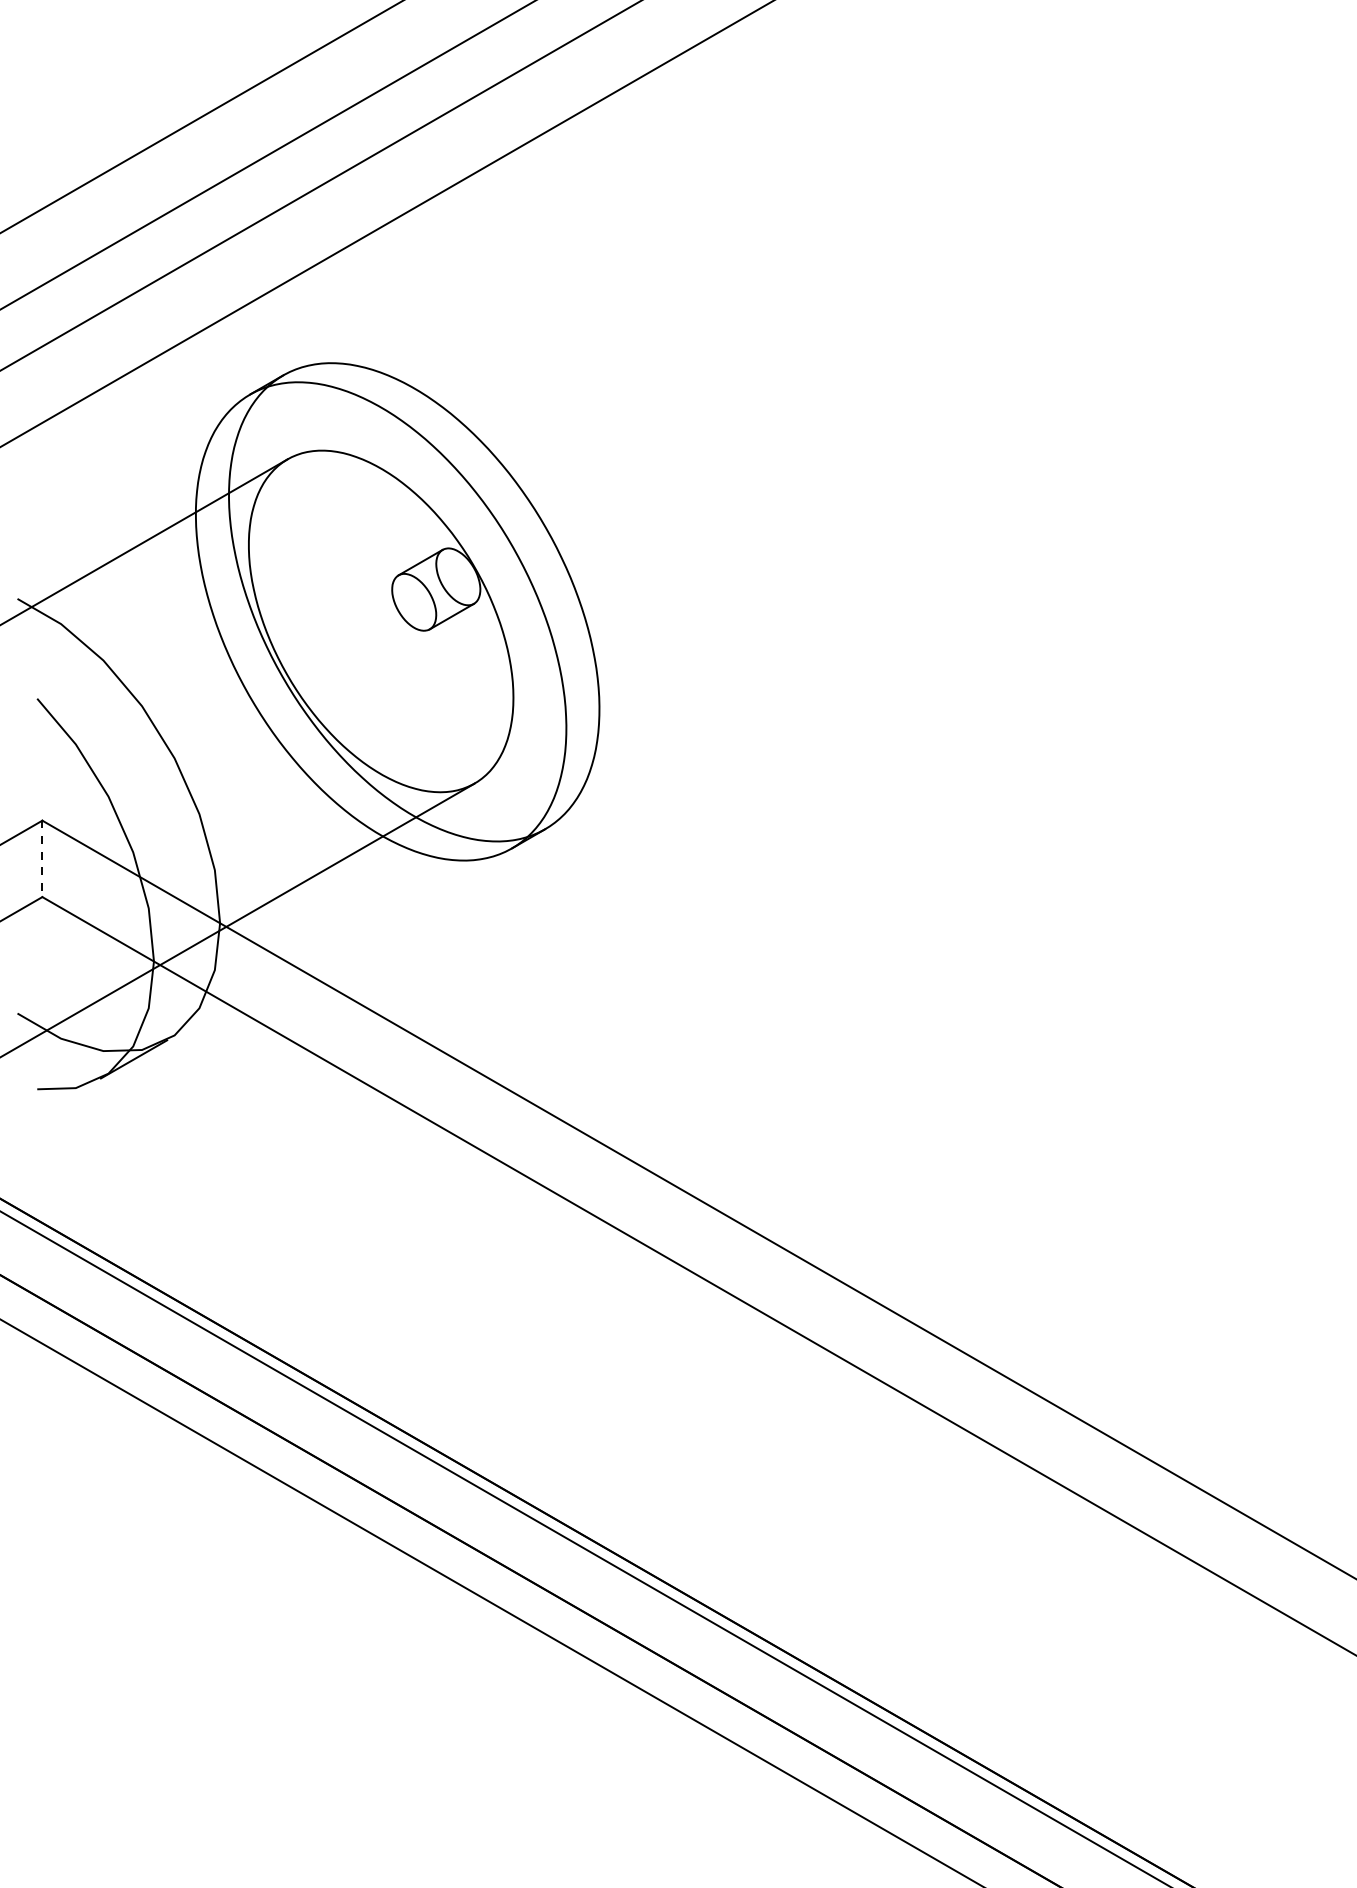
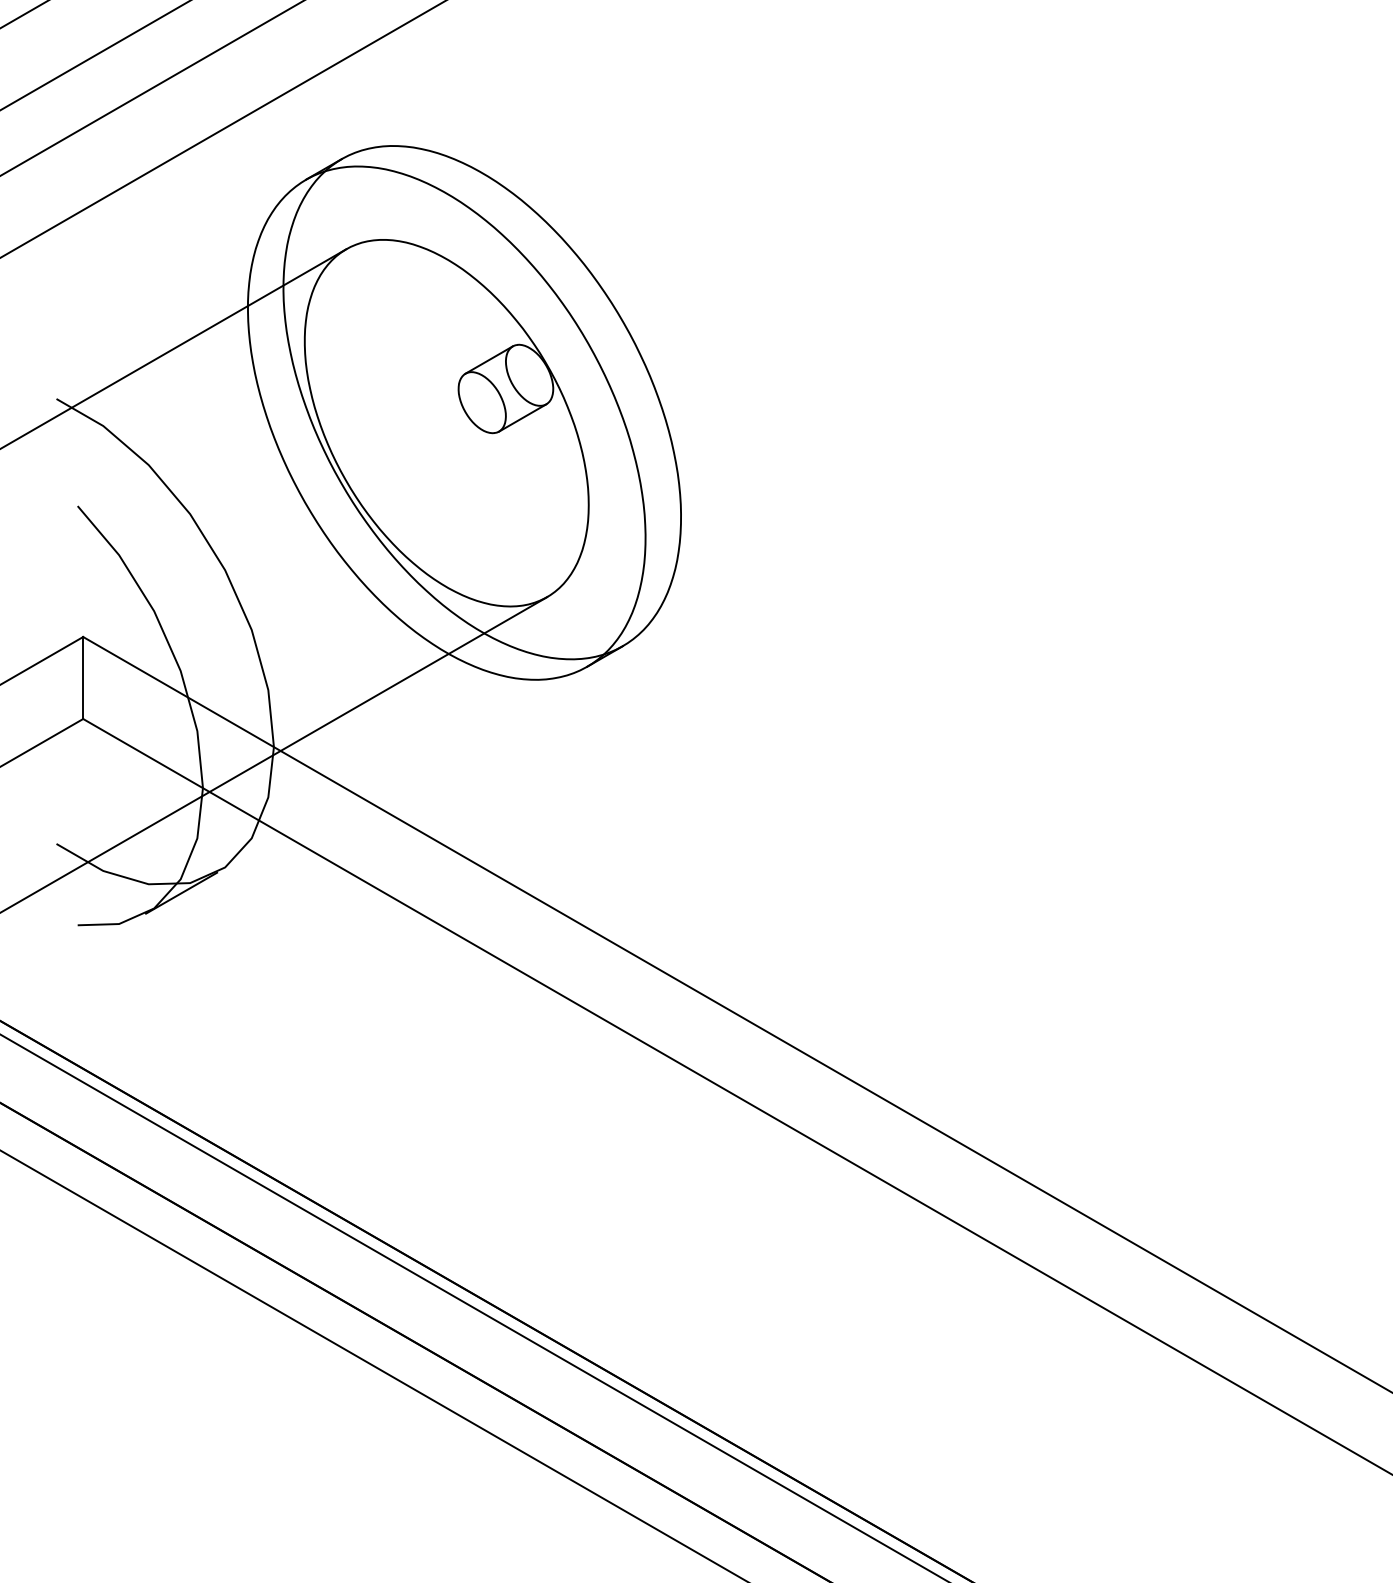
line: (42, 859) -> (83, 678), dashed -> solid

